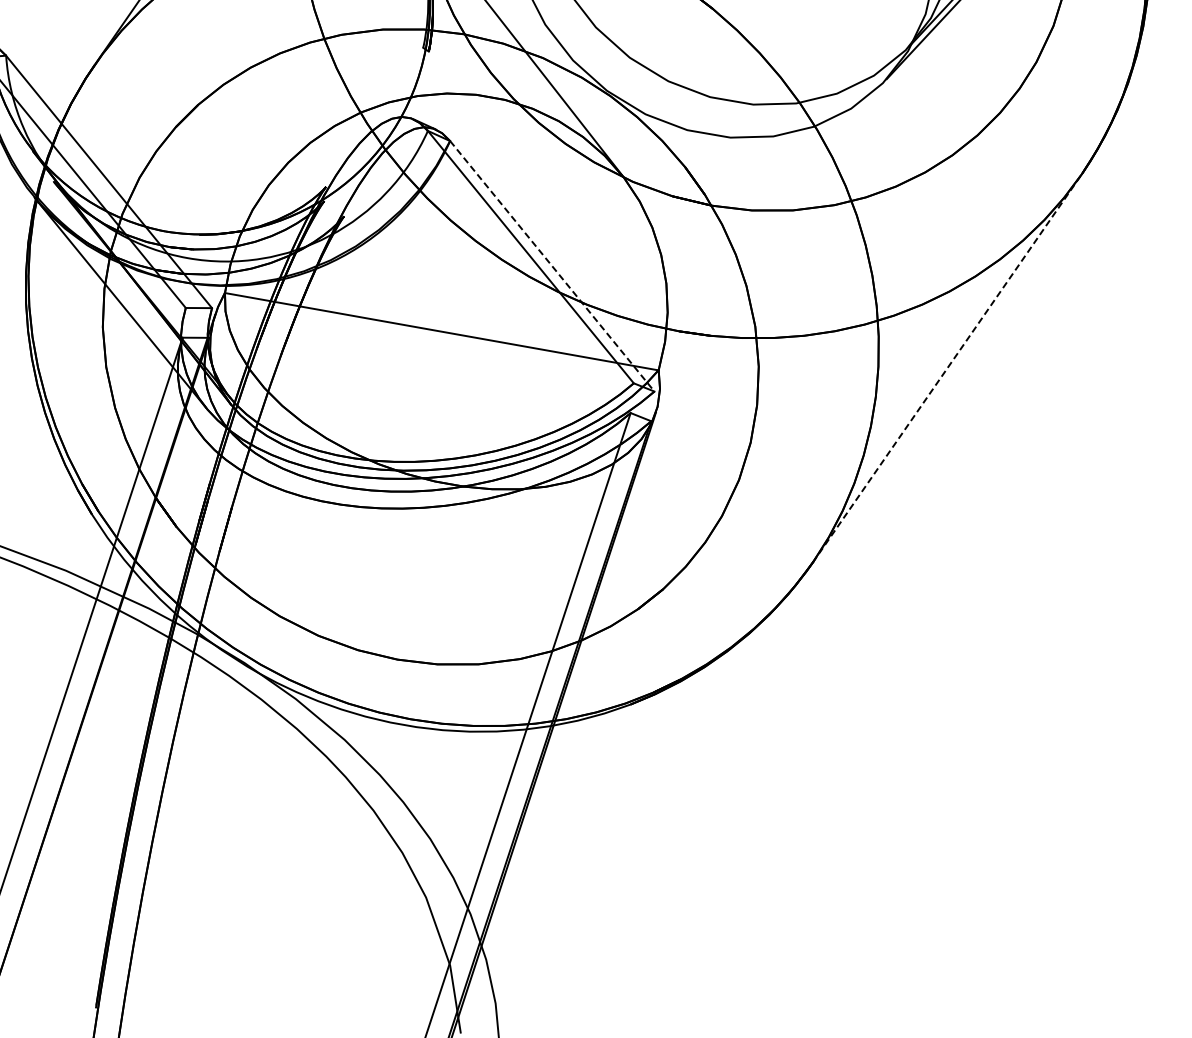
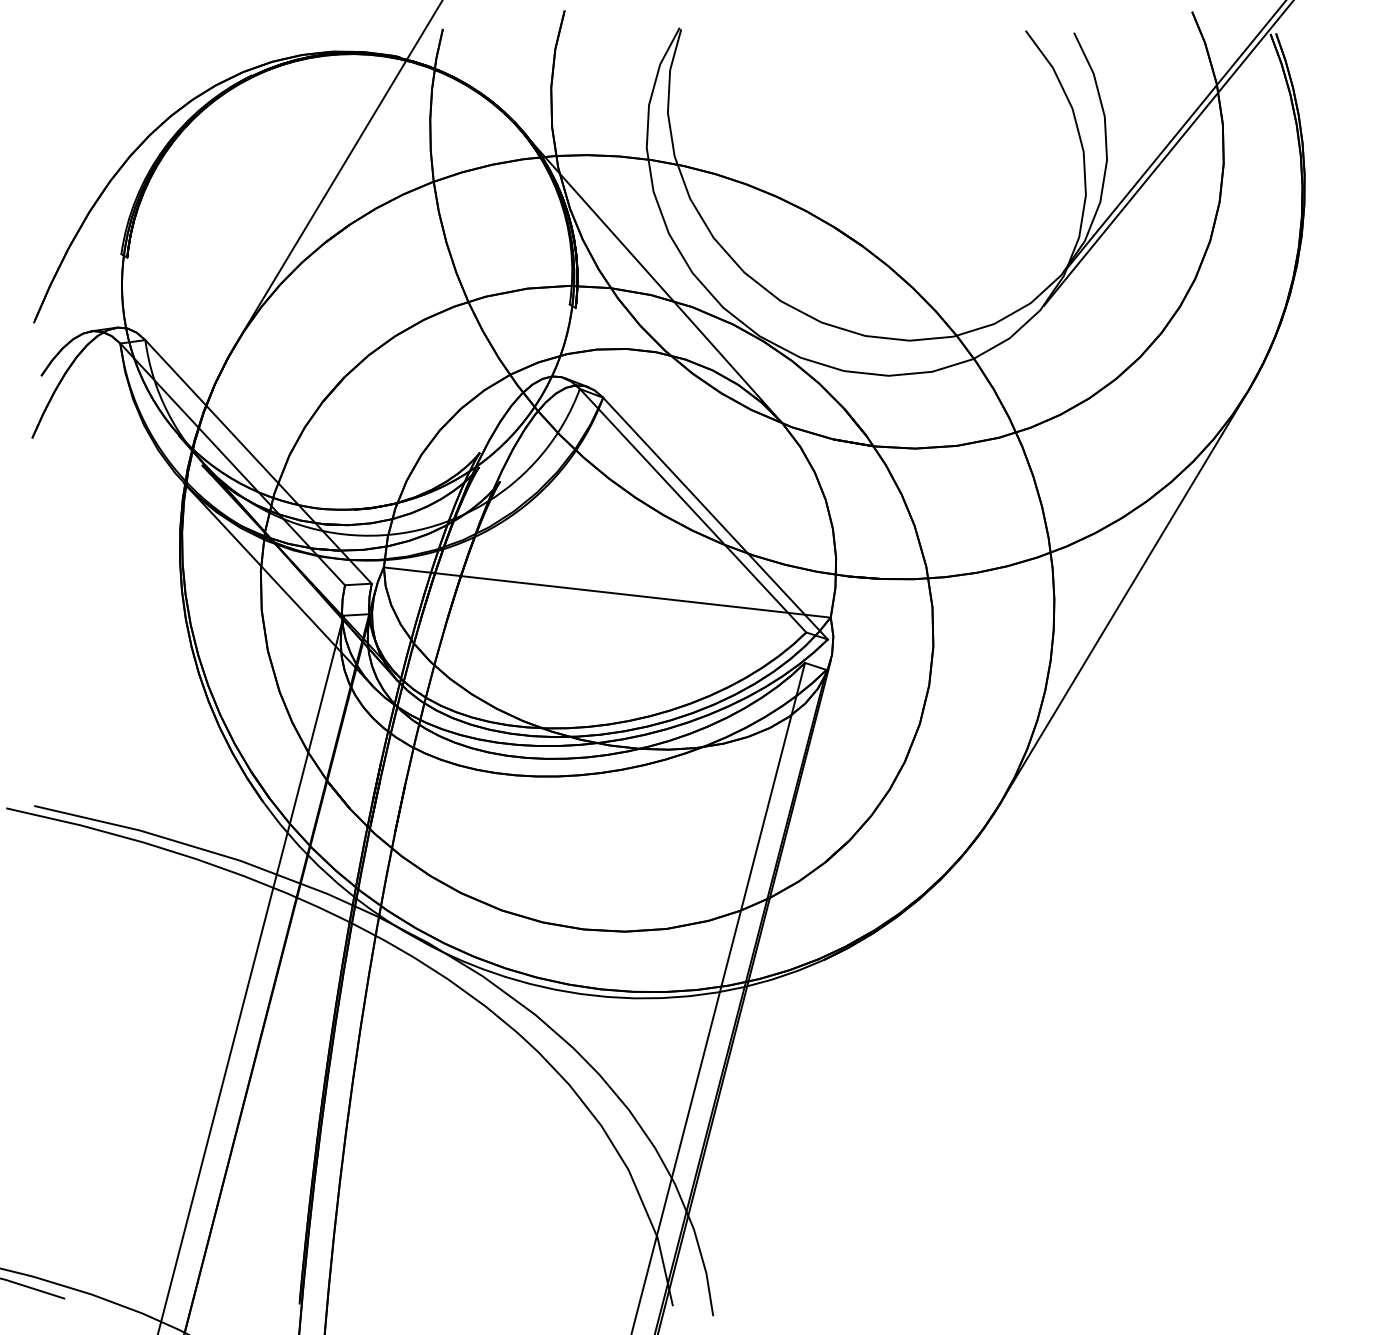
line: (552, 266) -> (715, 518), dashed -> solid
line: (947, 368) -> (1124, 596), dashed -> solid

